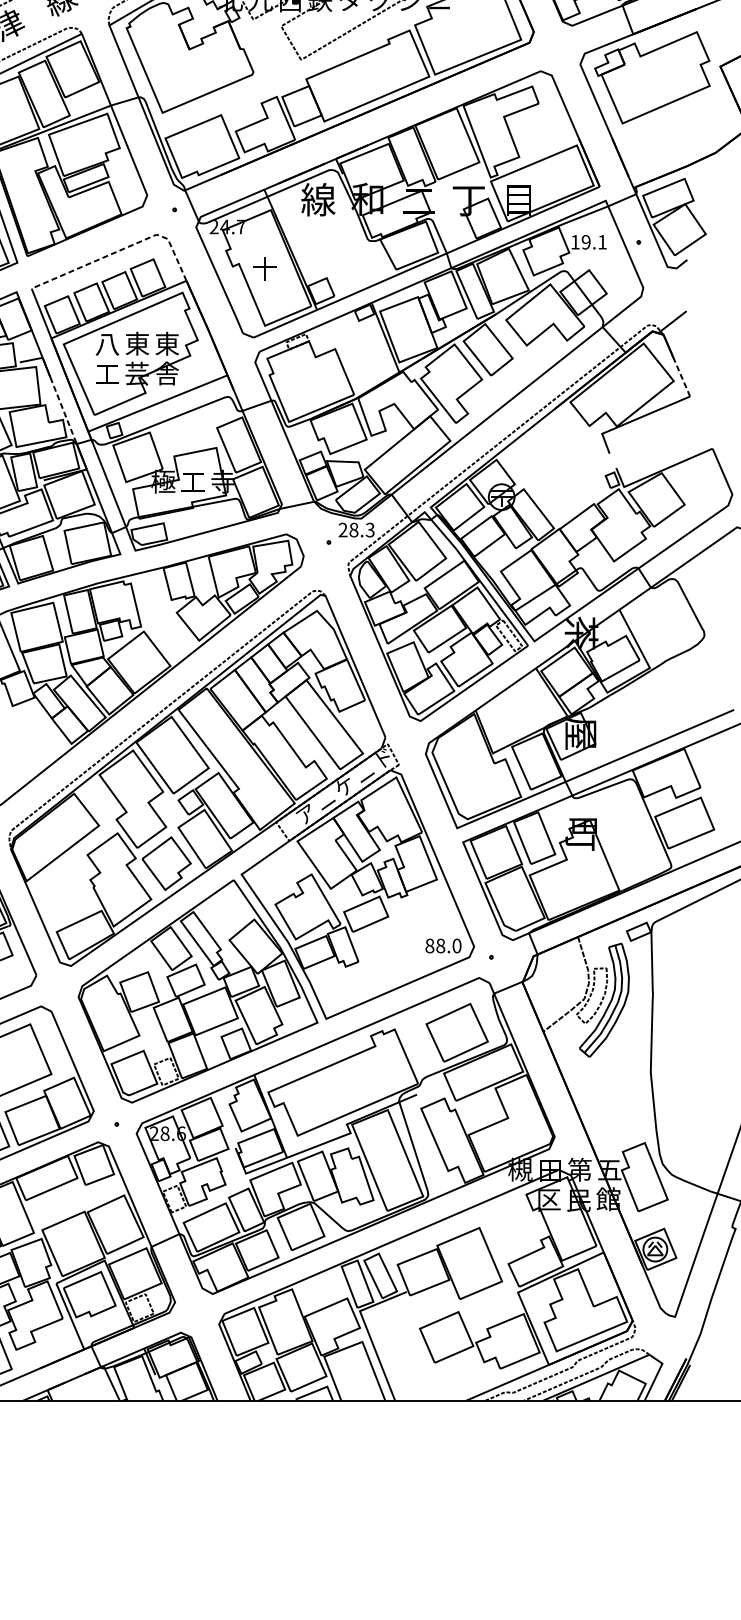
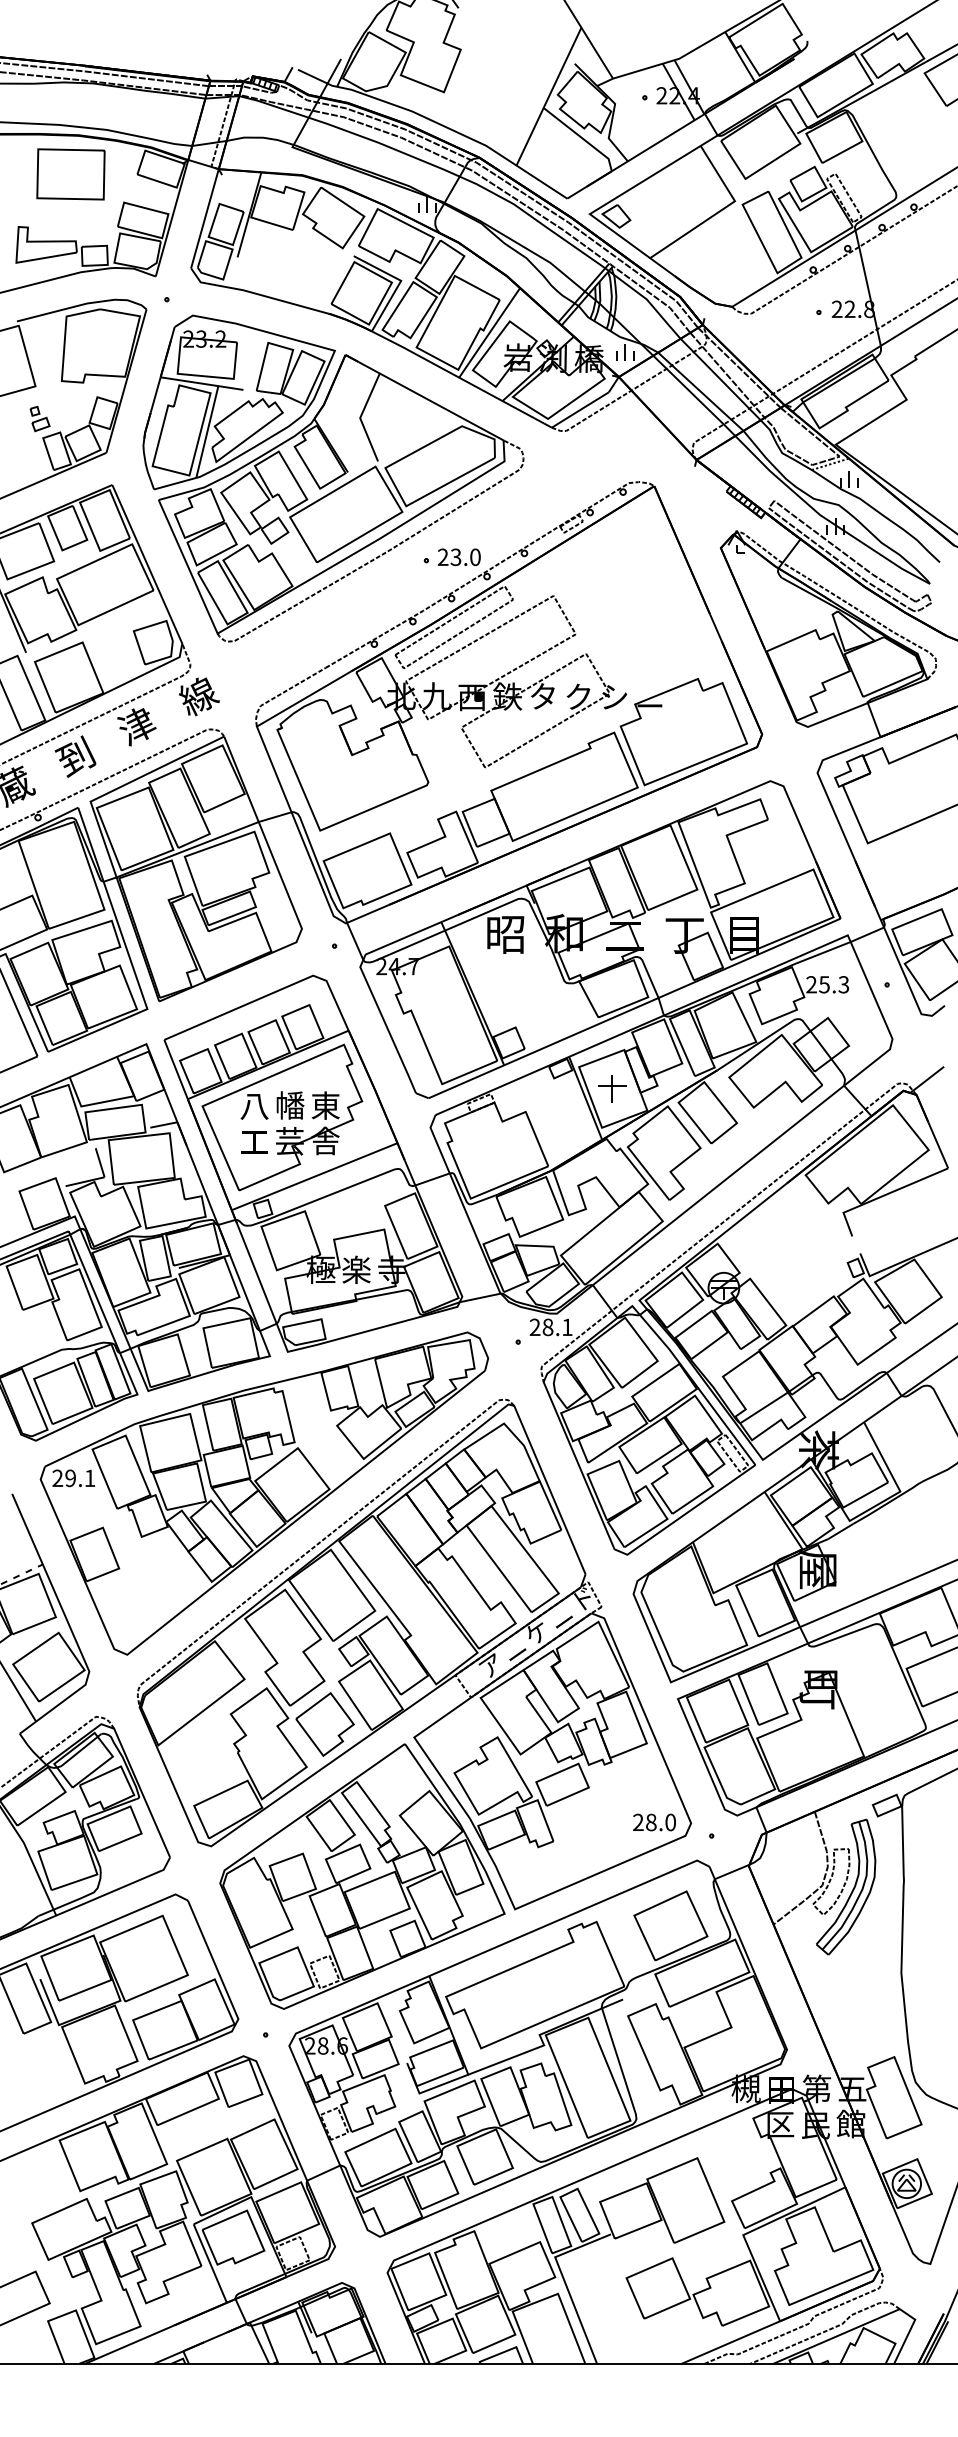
text: (318, 199) -> (505, 933), 線 -> 昭
text: (588, 242) -> (827, 984), 19.1 -> 25.3
line: (121, 249) -> (271, 993), dashed -> solid
part: (265, 268) -> (612, 1088), moved
text: (137, 343) -> (290, 1105), 東 -> 幡
line: (681, 376) -> (938, 1144), dashed -> solid
line: (62, 410) -> (201, 1184), dashed -> solid
text: (193, 481) -> (356, 1269), 工 -> 楽
text: (370, 530) -> (567, 1327), 28.3 -> 28.1
text: (429, 945) -> (638, 1822), 88.0 -> 28.0

